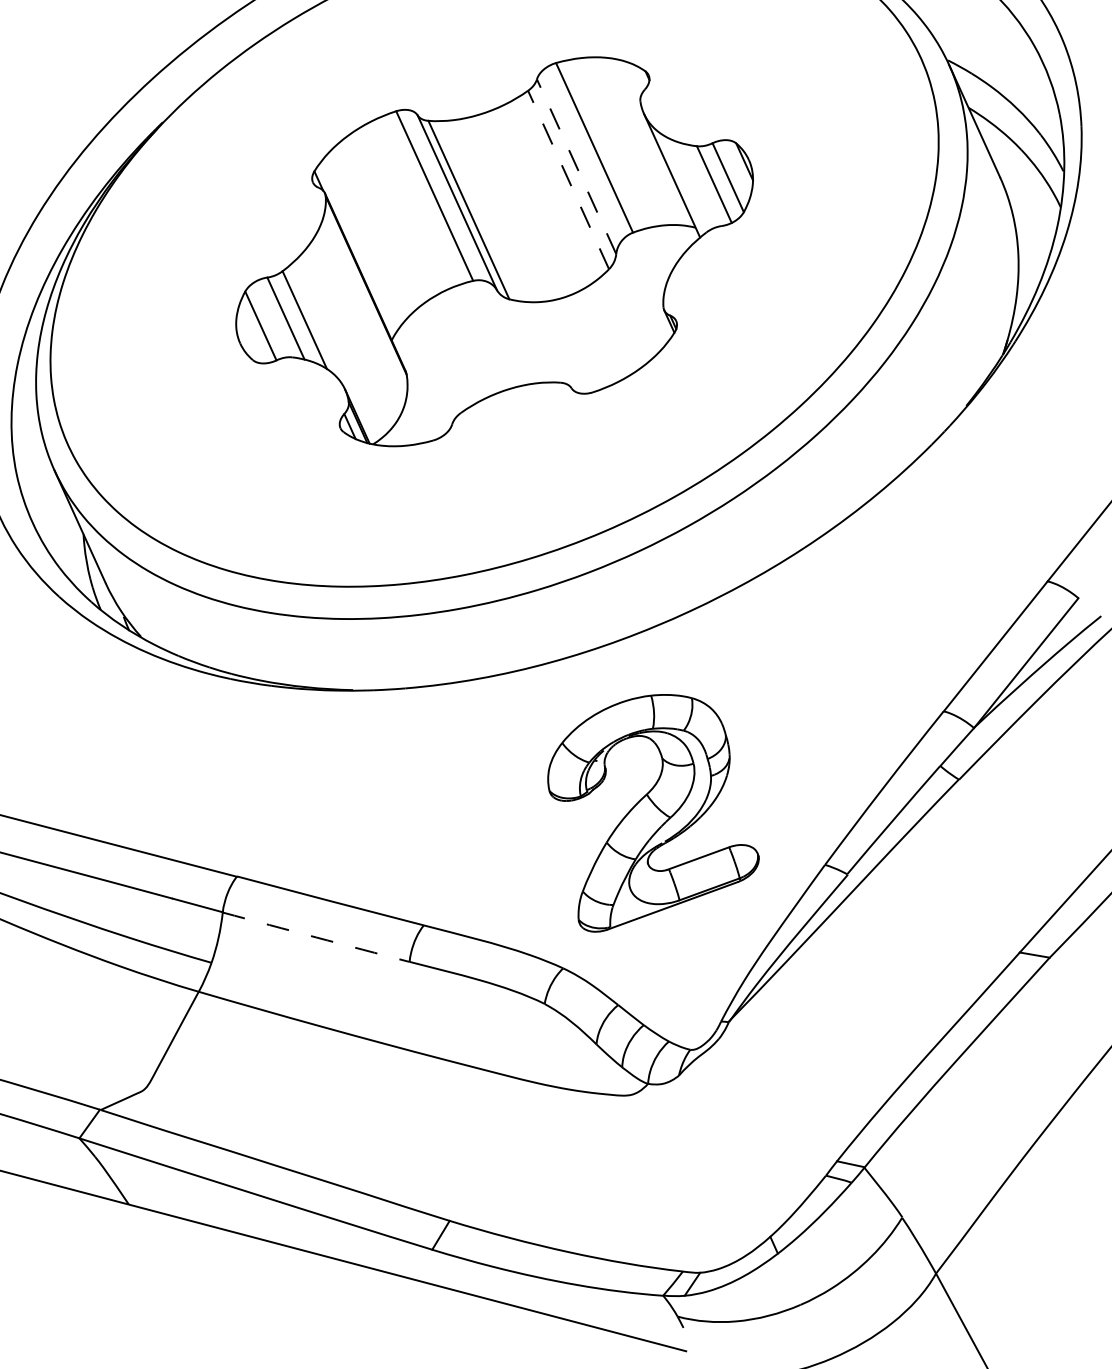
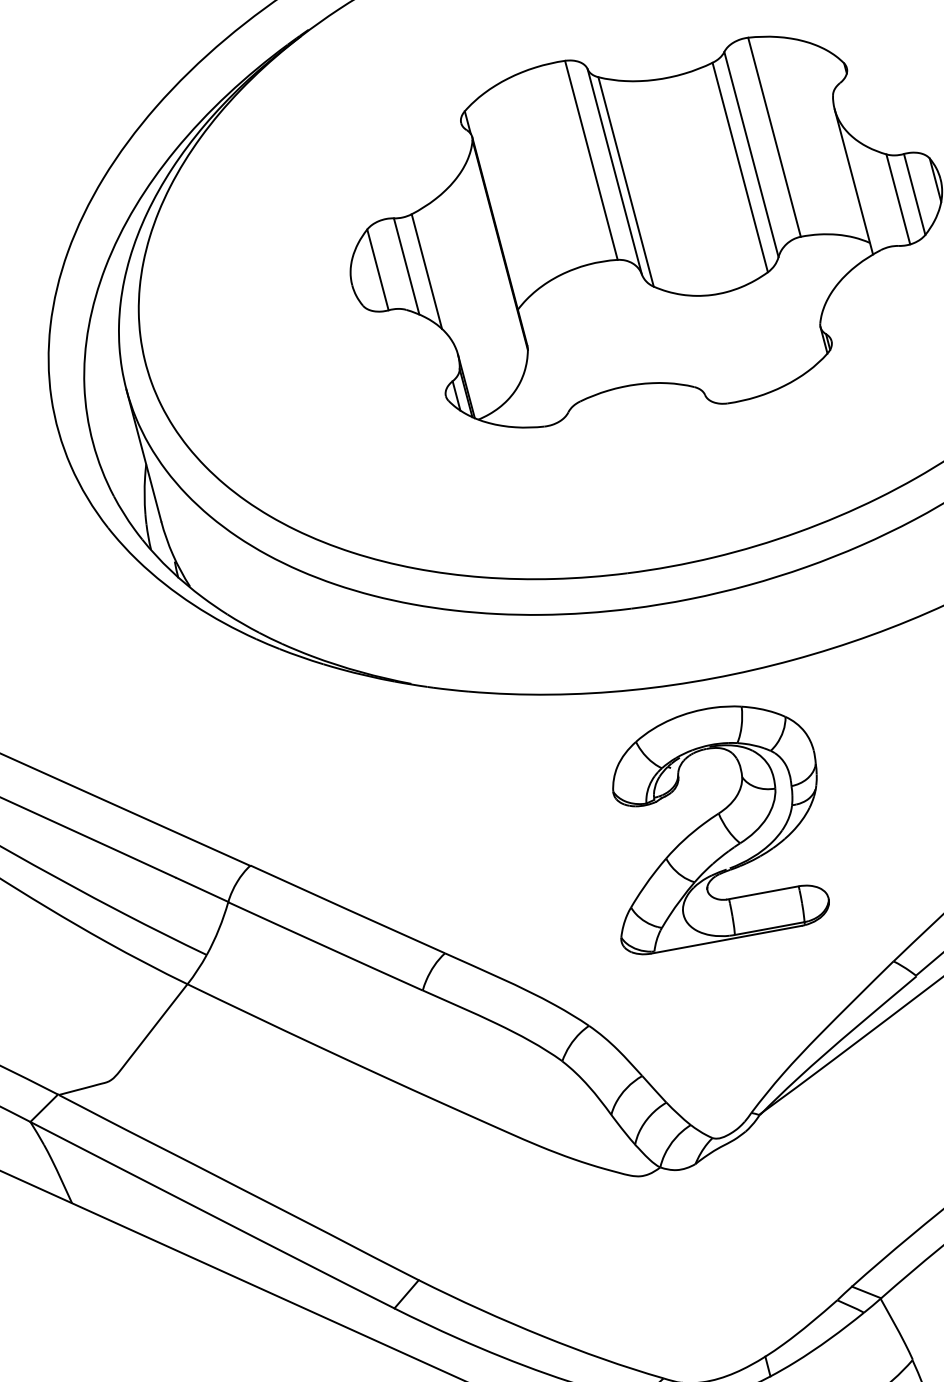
line: (576, 166) -> (751, 154), dashed -> solid
line: (568, 180) -> (740, 168), dashed -> solid
part: (653, 813) -> (722, 835), moved
arc: (316, 937) -> (325, 946), dashed -> solid

